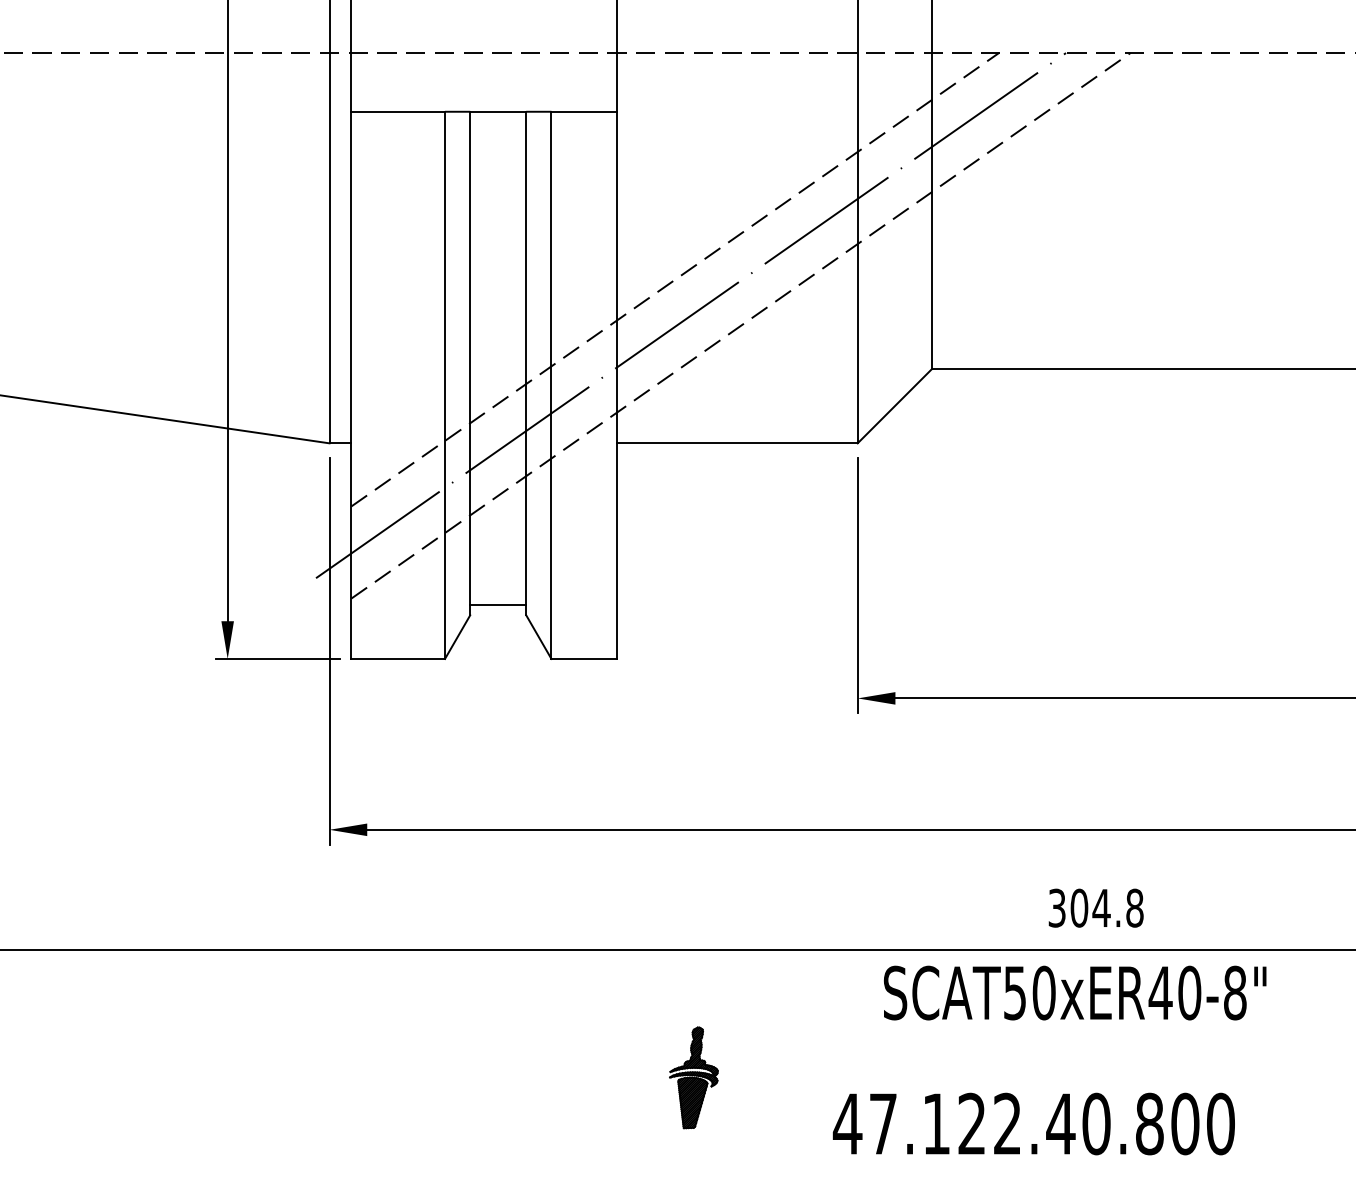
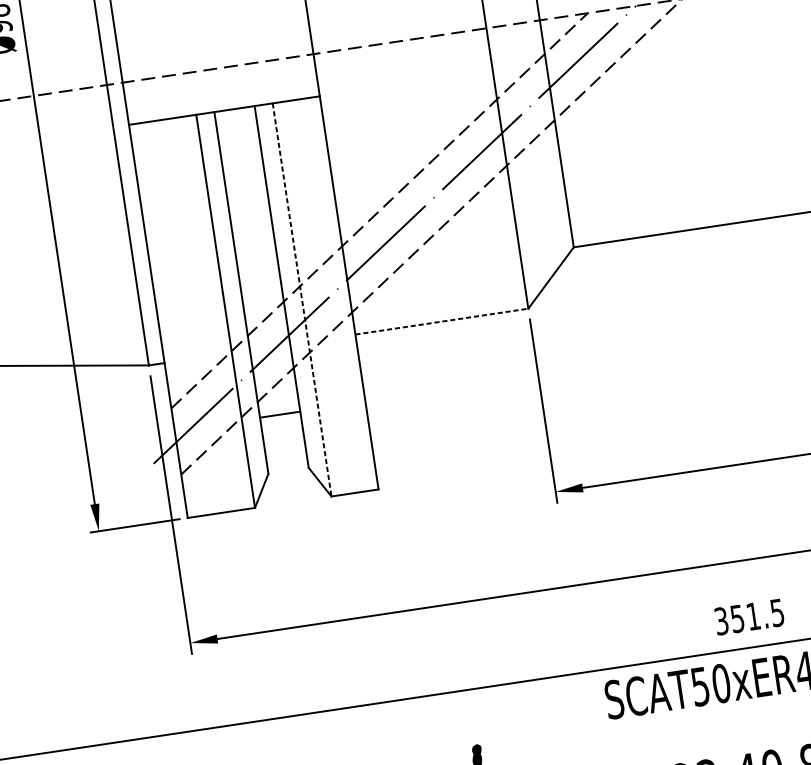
line: (551, 385) -> (302, 300), solid -> dashed
line: (737, 443) -> (442, 321), solid -> dashed
line: (498, 605) -> (280, 414), moved
text: (1106, 907) -> (756, 615), 304.8 -> 351.5

